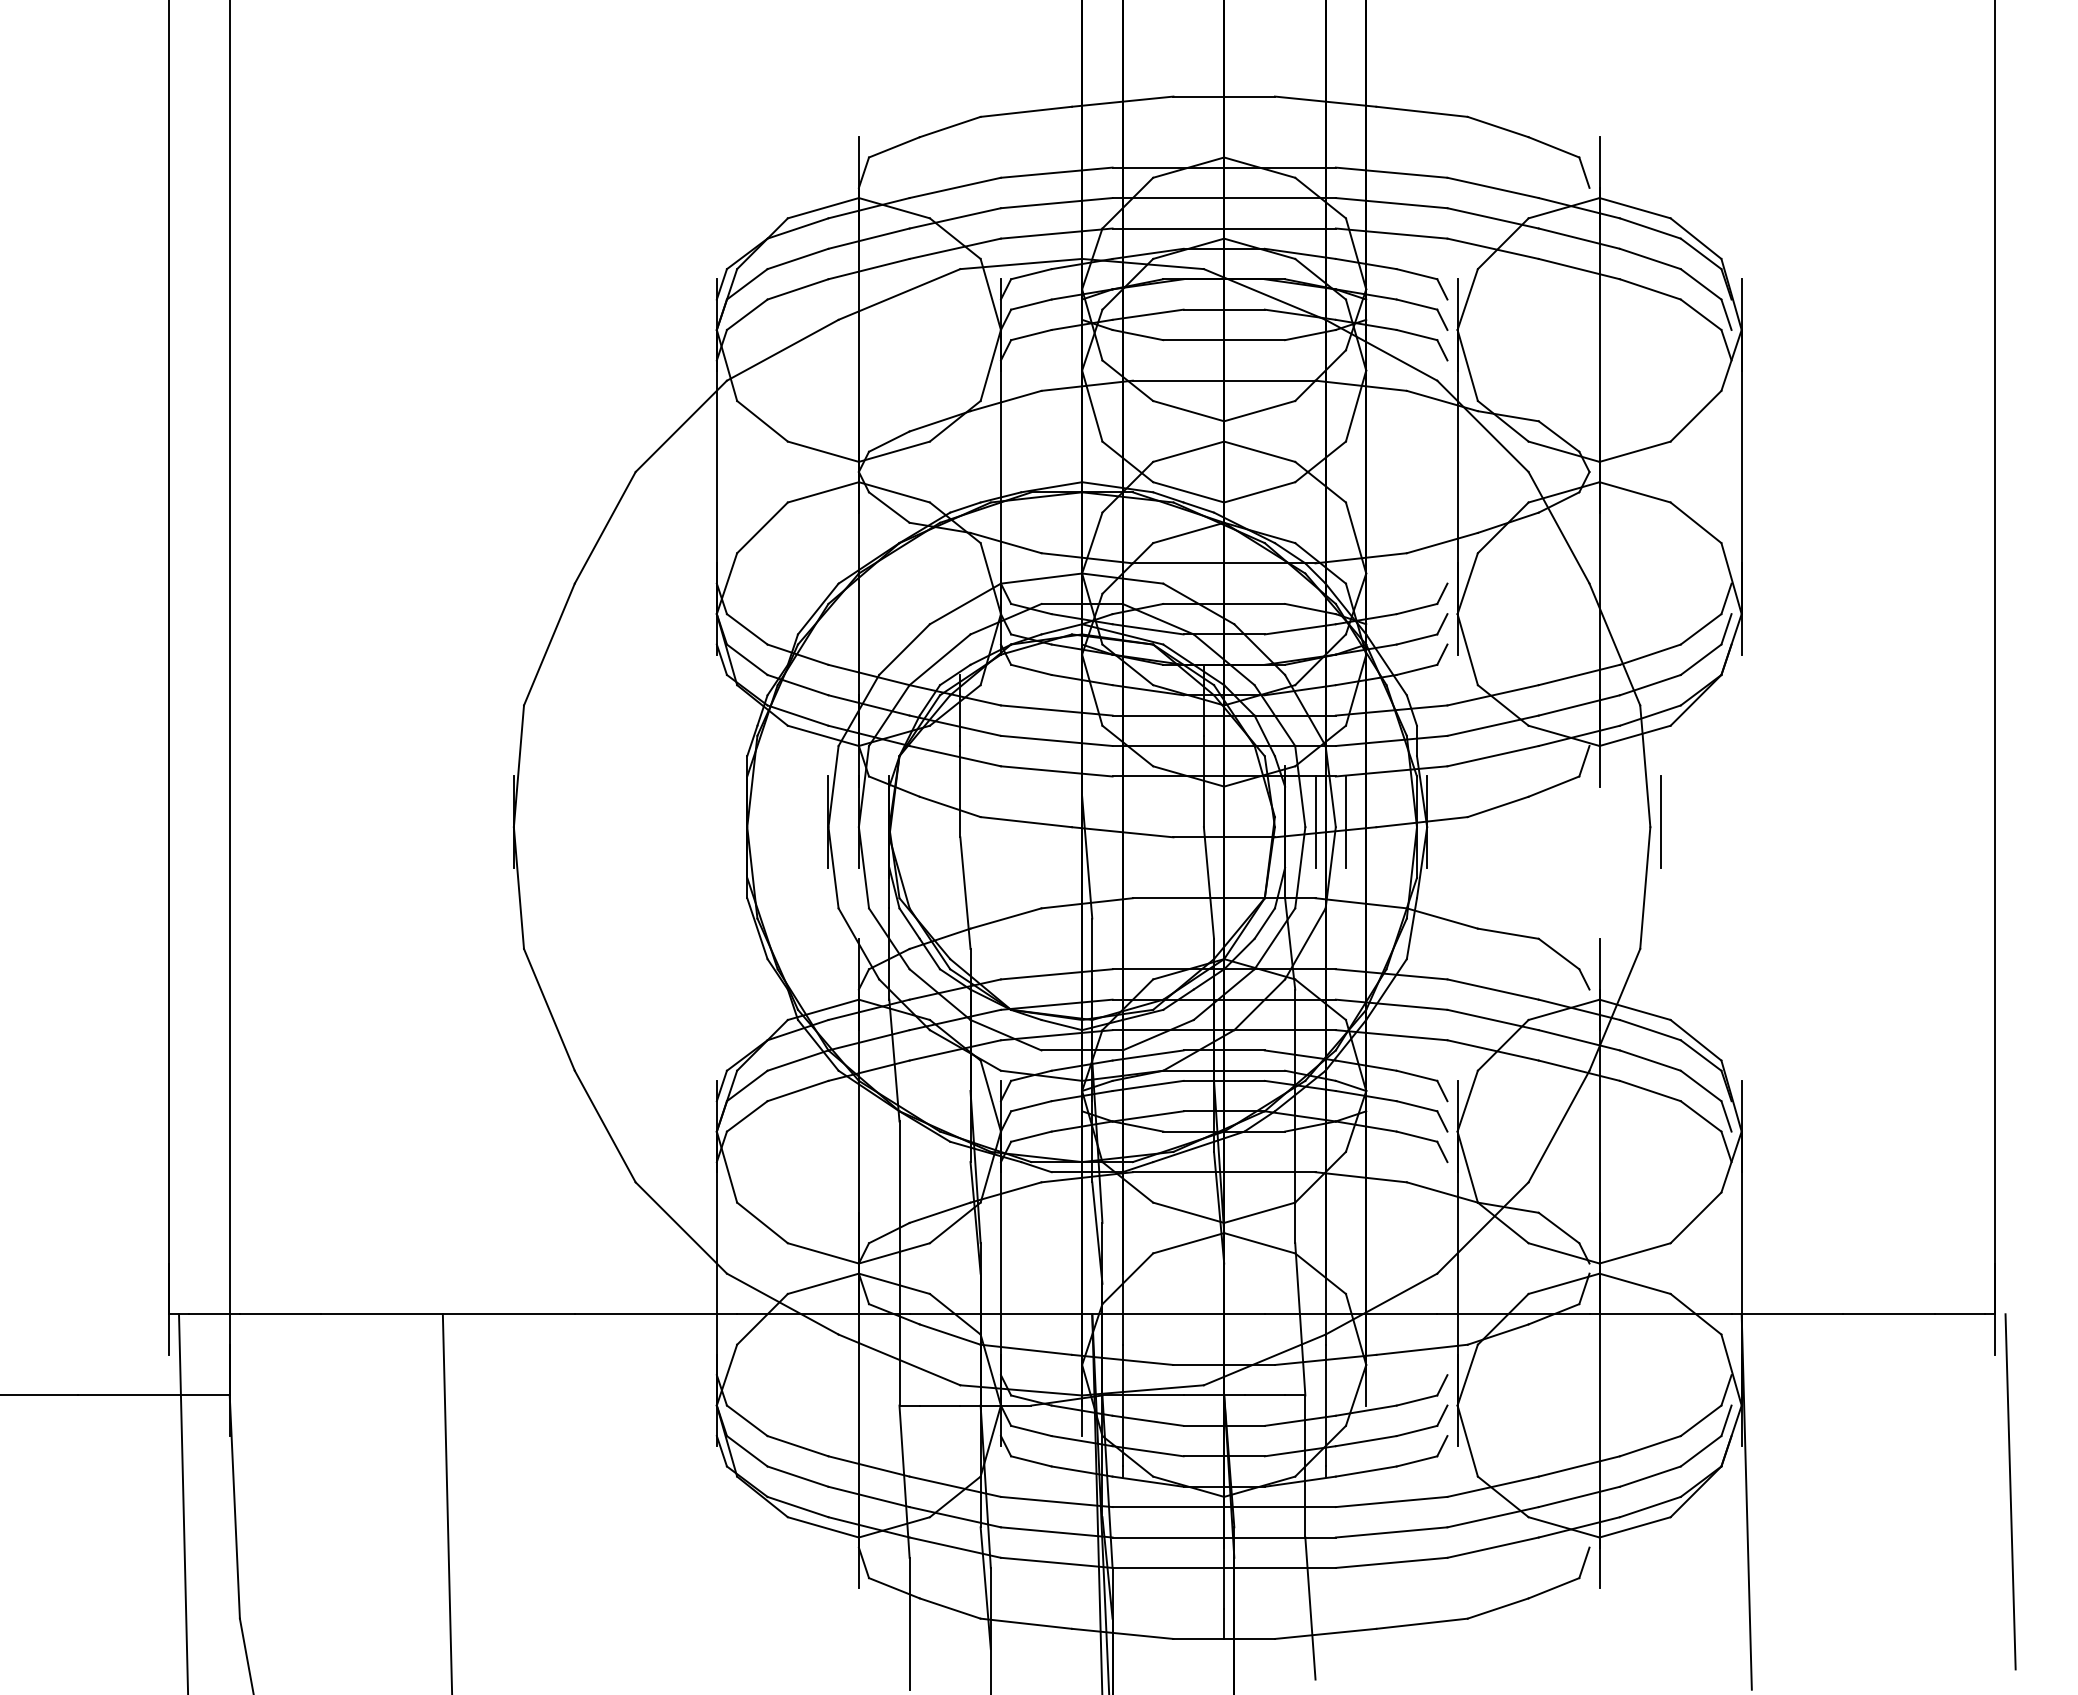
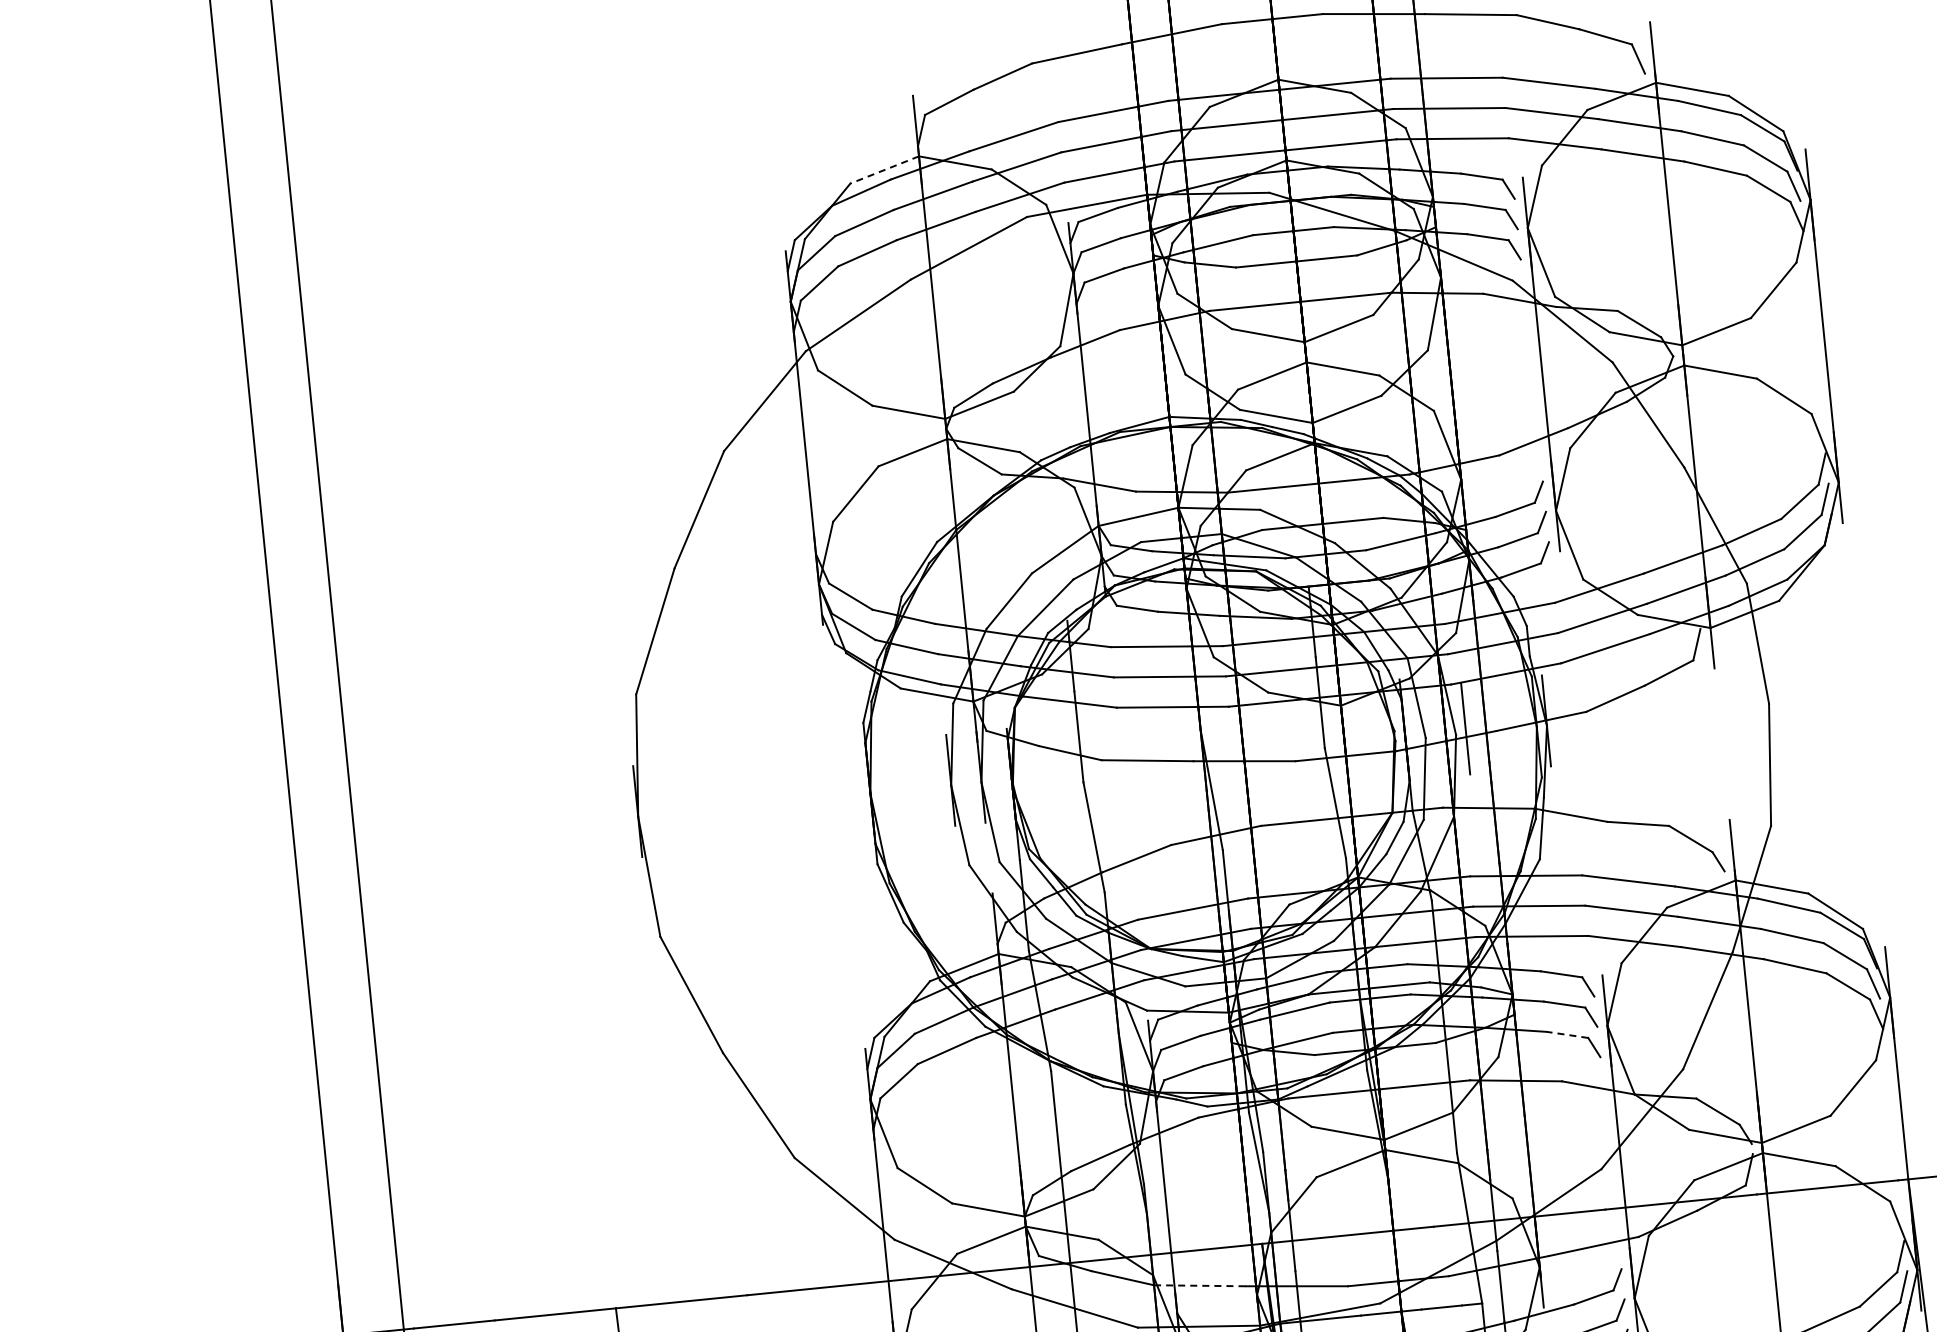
line: (823, 208) -> (884, 170), solid -> dashed
line: (1315, 821) -> (1435, 731), removed
line: (1660, 821) -> (1778, 697), removed
line: (1416, 1136) -> (1567, 1034), solid -> dashed
line: (1026, 1349) -> (1200, 1285), solid -> dashed

